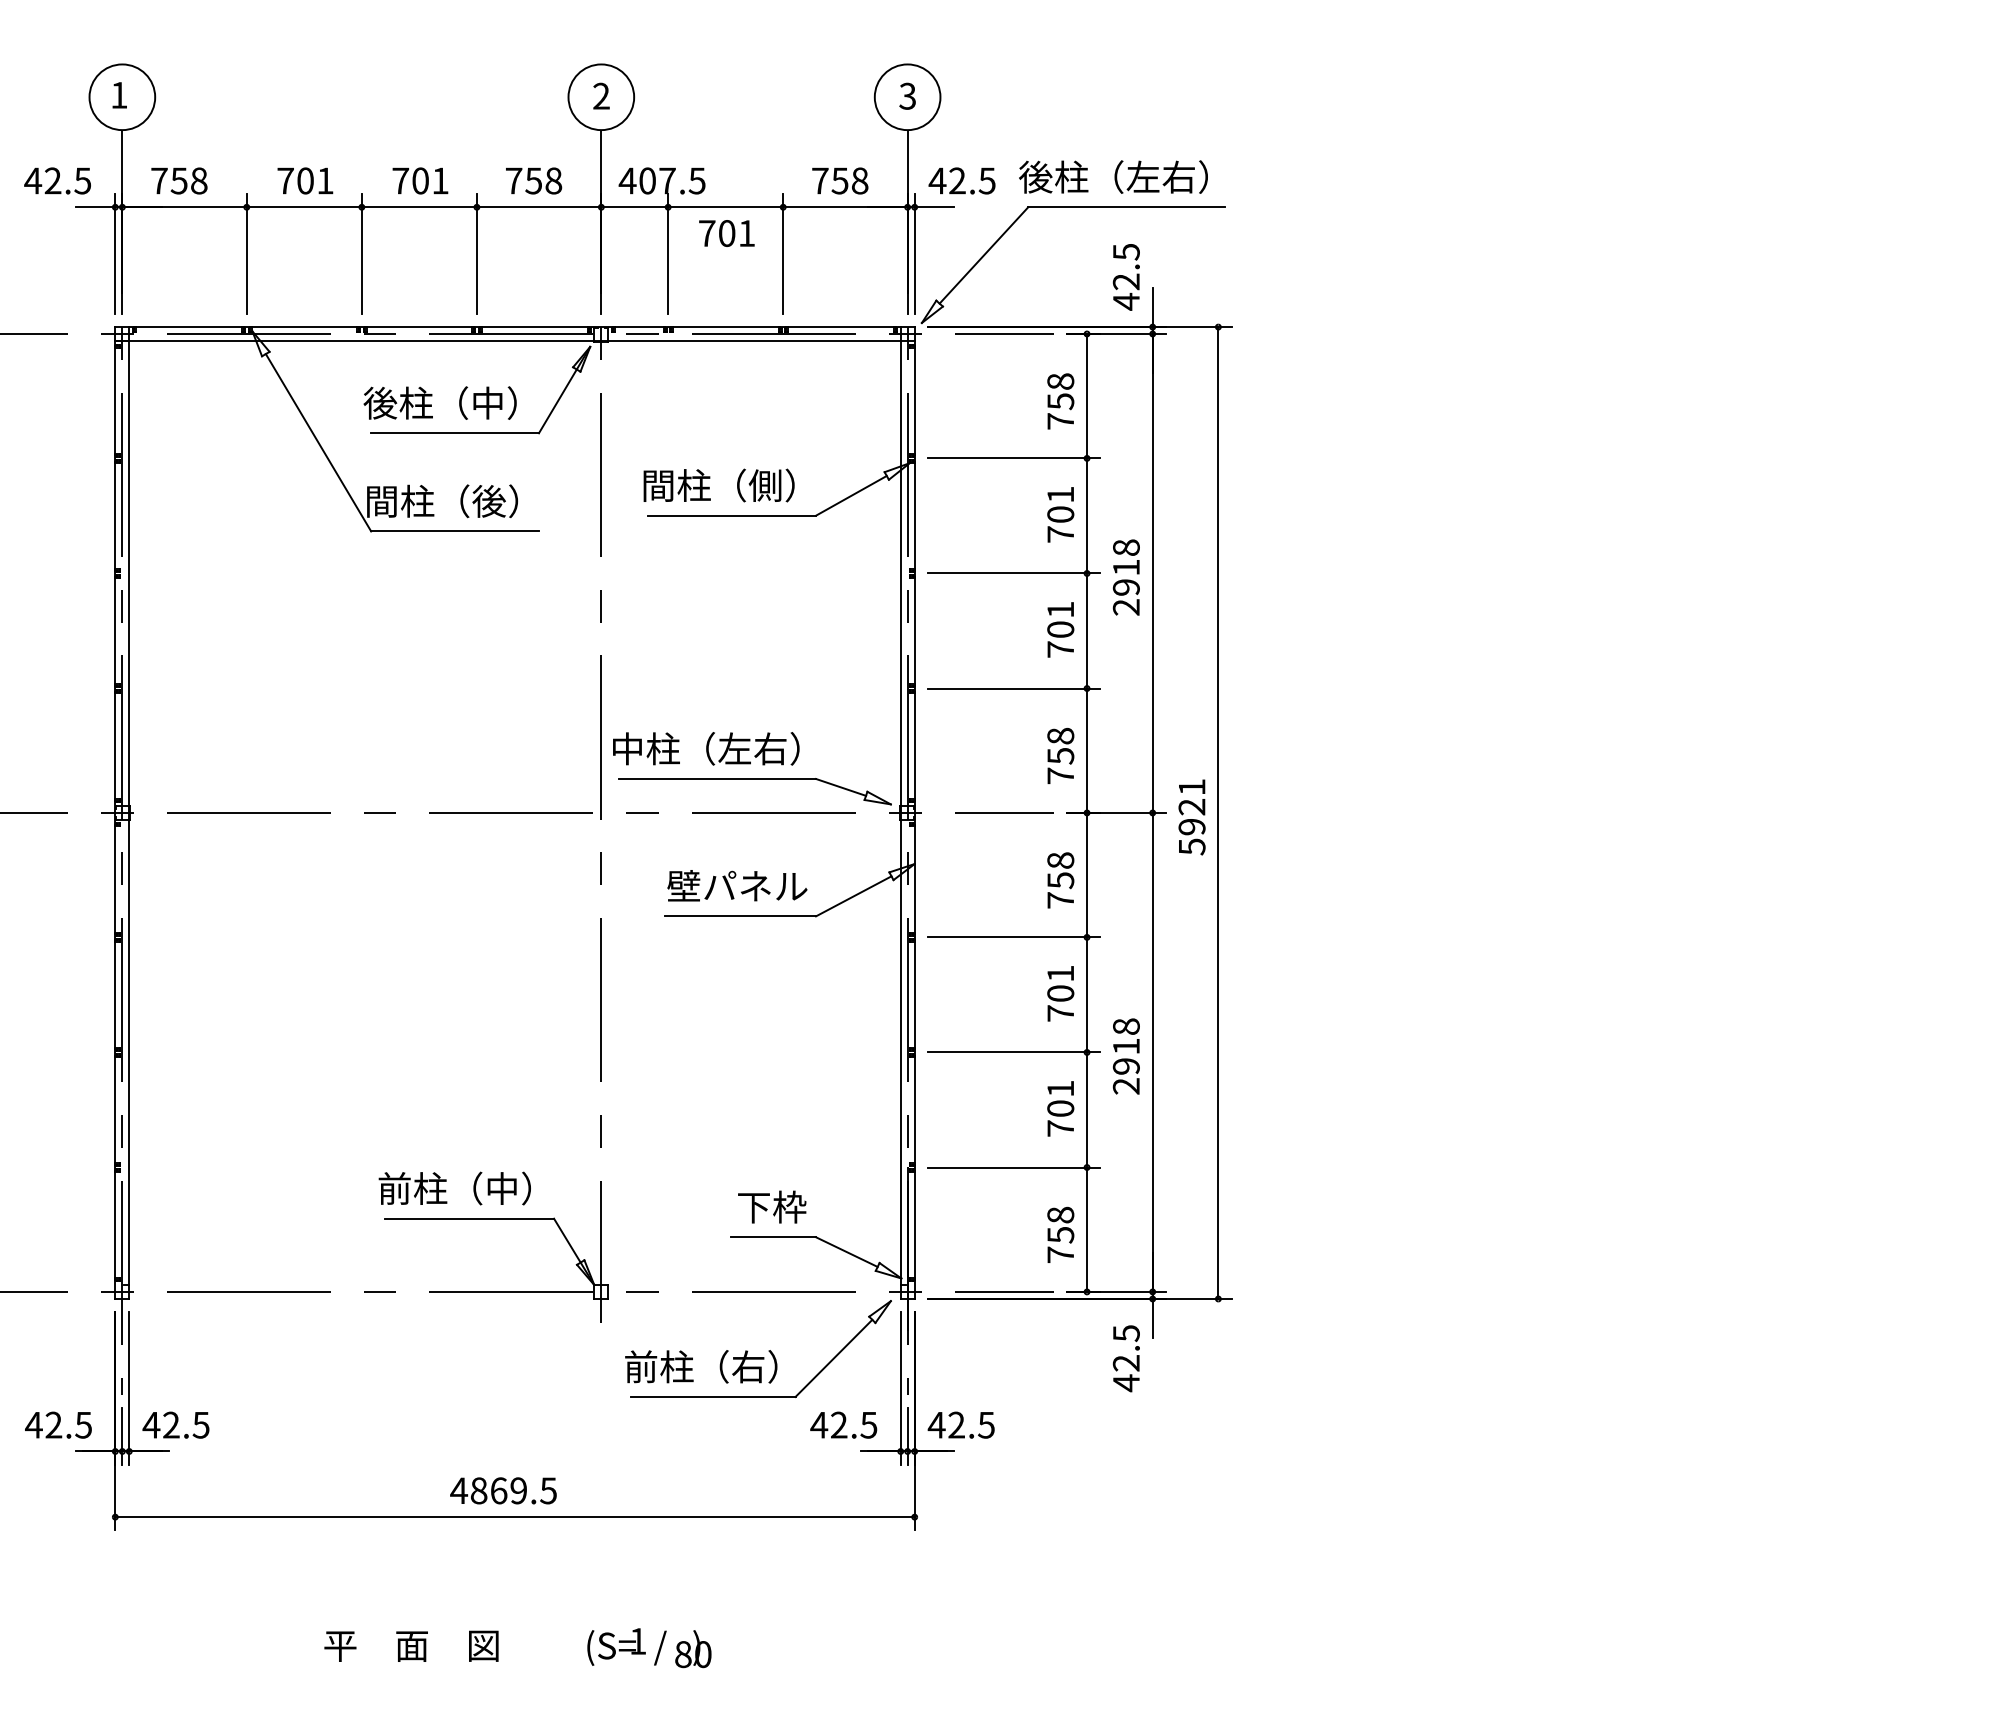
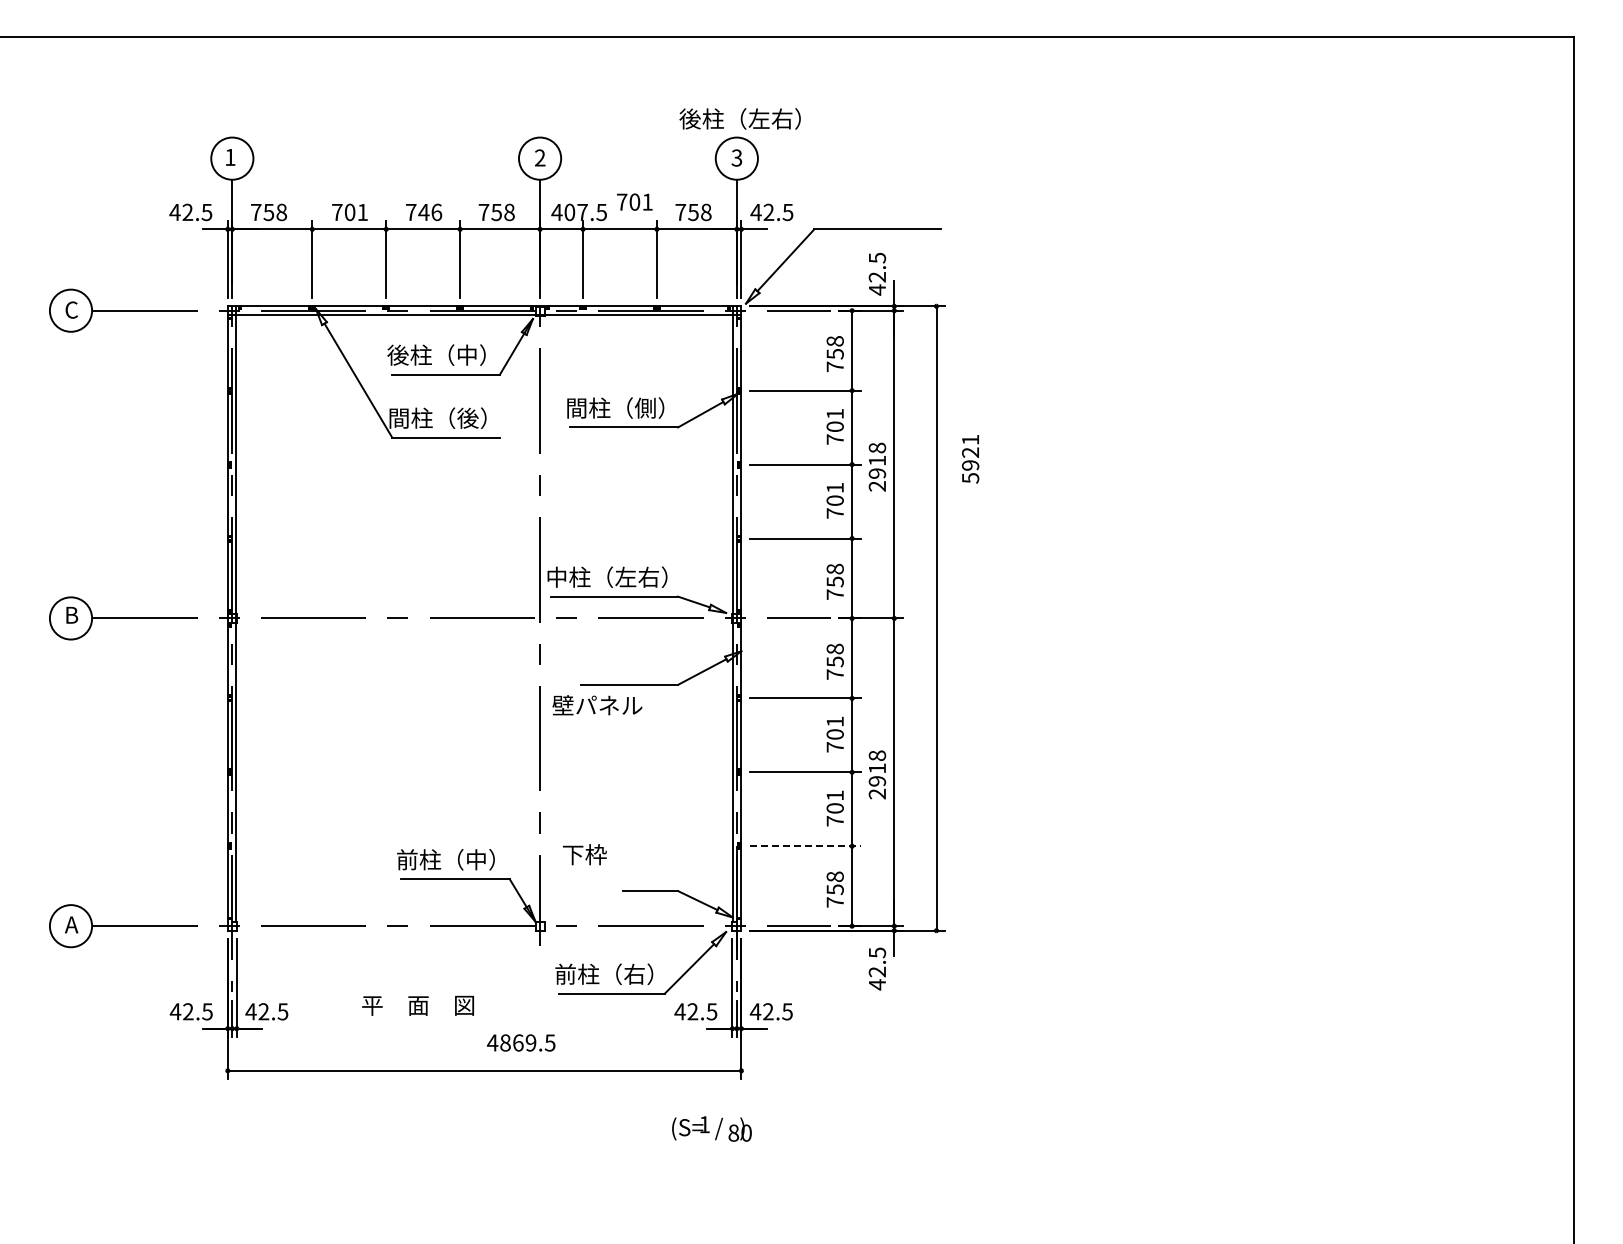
text: (1112, 176) -> (739, 118), moved
text: (430, 181) -> (430, 212), 701 -> 746
text: (726, 232) -> (634, 201), moved
text: (1191, 817) -> (970, 459), moved
text: (737, 886) -> (597, 705), moved
line: (1014, 1167) -> (805, 846), solid -> dashed
text: (771, 1206) -> (584, 854), moved
text: (503, 1490) -> (521, 1042), moved
text: (410, 1645) -> (417, 1005), moved
text: (648, 1647) -> (711, 1128), moved

